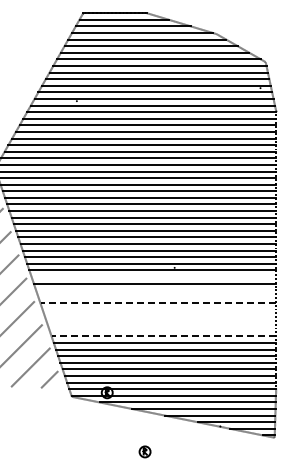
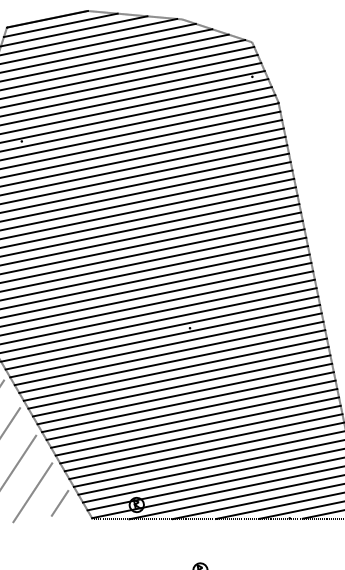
line: (153, 277) -> (165, 346), added
line: (156, 290) -> (172, 361), added
line: (157, 296) -> (175, 369), added
line: (158, 303) -> (178, 377), dashed -> solid
line: (159, 310) -> (181, 386), added
line: (160, 316) -> (184, 393), added
line: (161, 323) -> (187, 402), added
line: (162, 329) -> (190, 409), added
line: (163, 336) -> (193, 418), dashed -> solid

